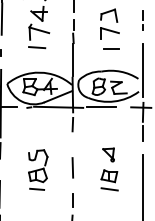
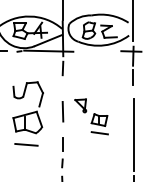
line: (100, 107) -> (90, 51), removed
part: (108, 154) -> (80, 105), moved
part: (38, 169) -> (28, 113), size x1.6

